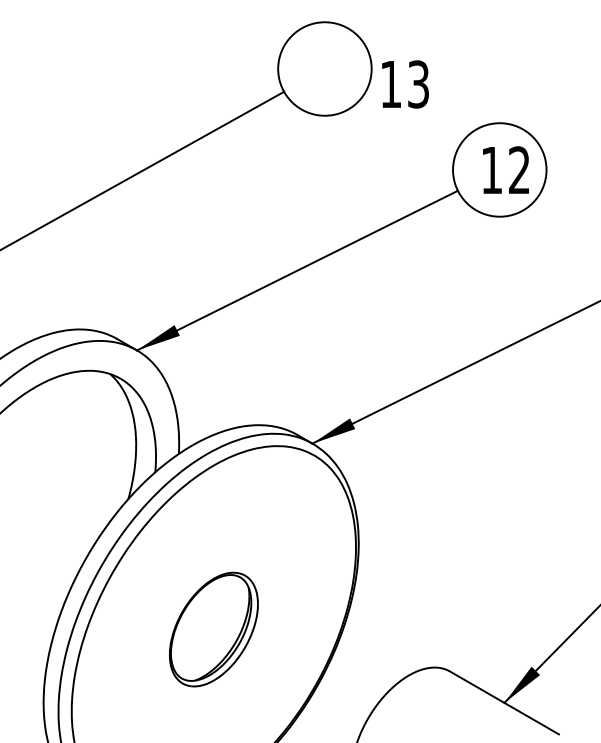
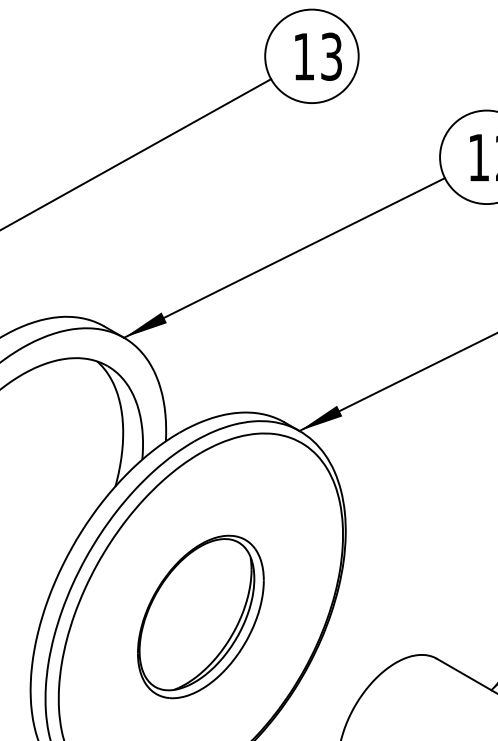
text: (405, 84) -> (318, 56), moved
part: (213, 629) -> (200, 616), size x1.43

